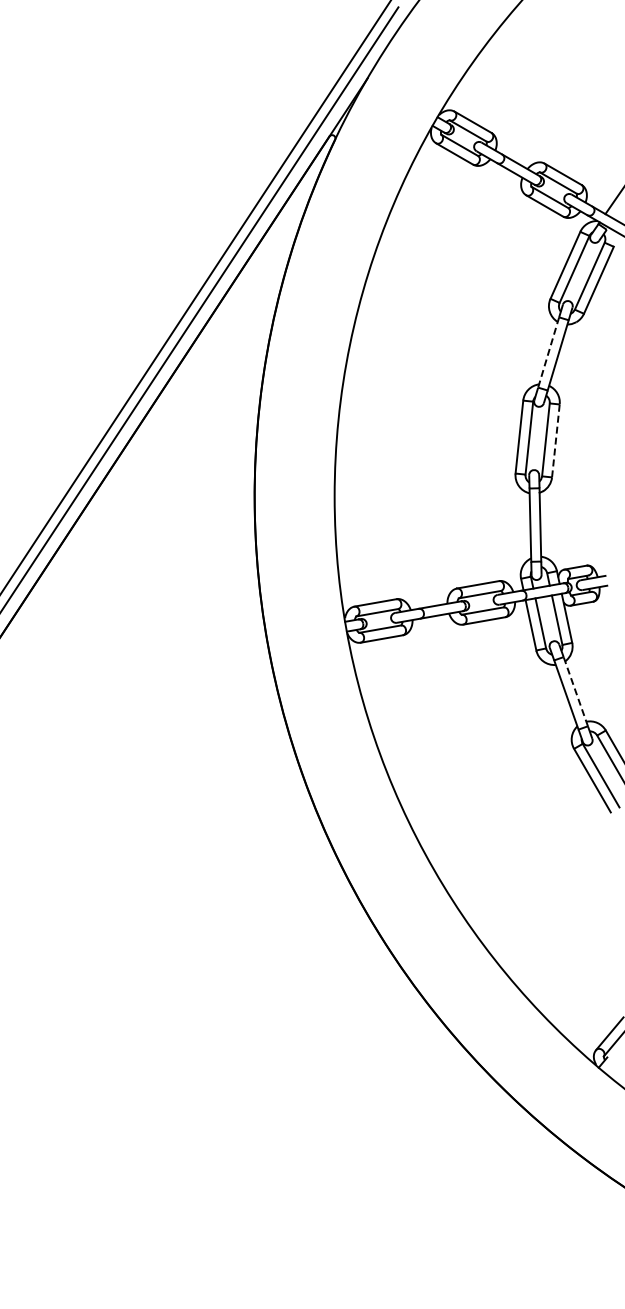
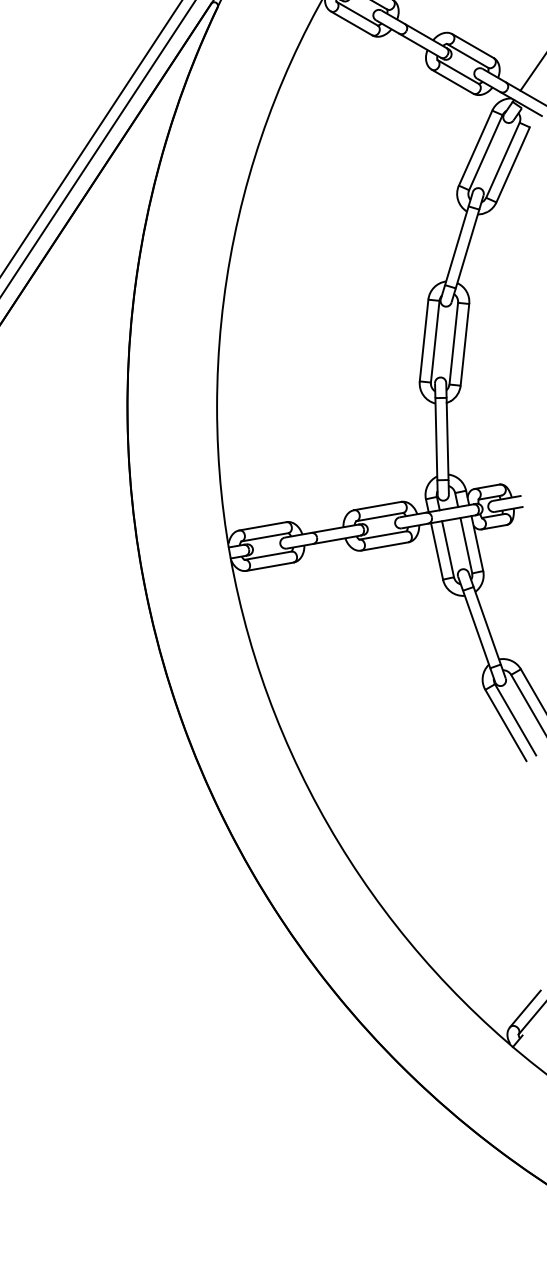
line: (548, 352) -> (456, 245), dashed -> solid
line: (555, 440) -> (464, 344), dashed -> solid
line: (575, 691) -> (486, 625), dashed -> solid

